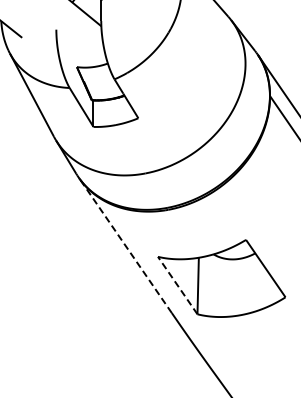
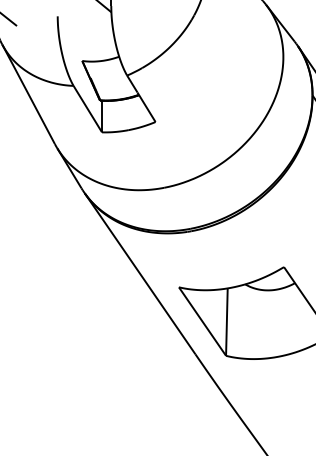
line: (125, 245) -> (140, 273), dashed -> solid
line: (177, 285) -> (202, 321), dashed -> solid

